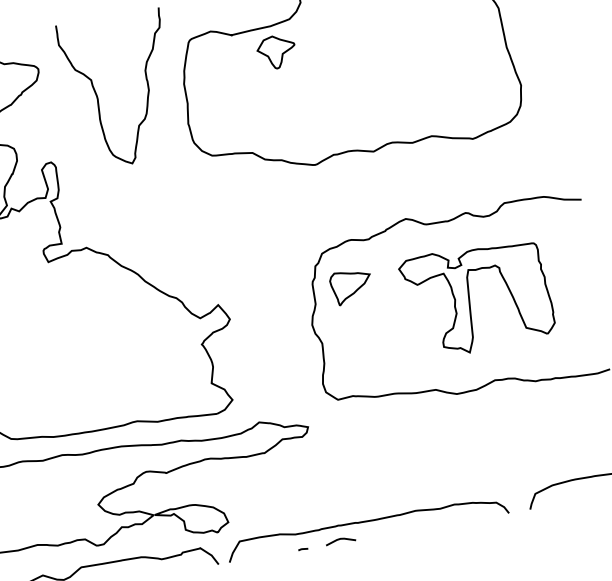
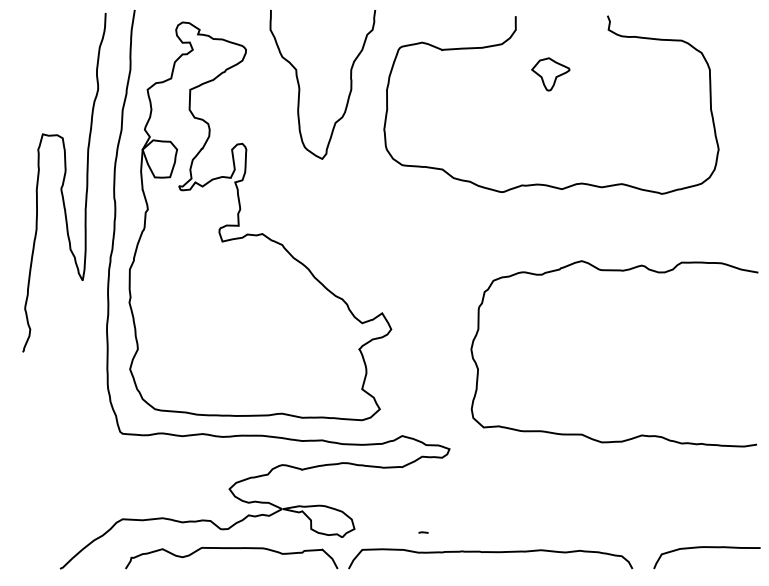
part: (276, 52) -> (550, 74), moved
part: (351, 286) -> (516, 318), removed
part: (470, 299) -> (631, 351), removed
line: (340, 539) -> (461, 565), removed
line: (303, 549) -> (423, 532), moved

